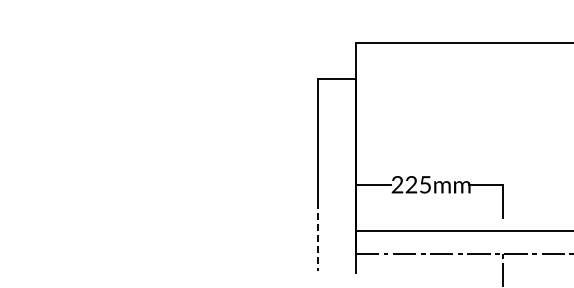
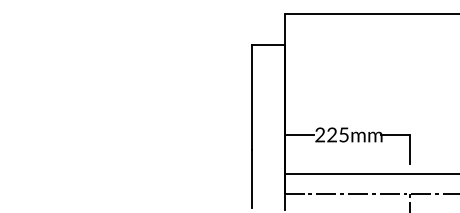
line: (317, 237) -> (251, 179), dashed -> solid

